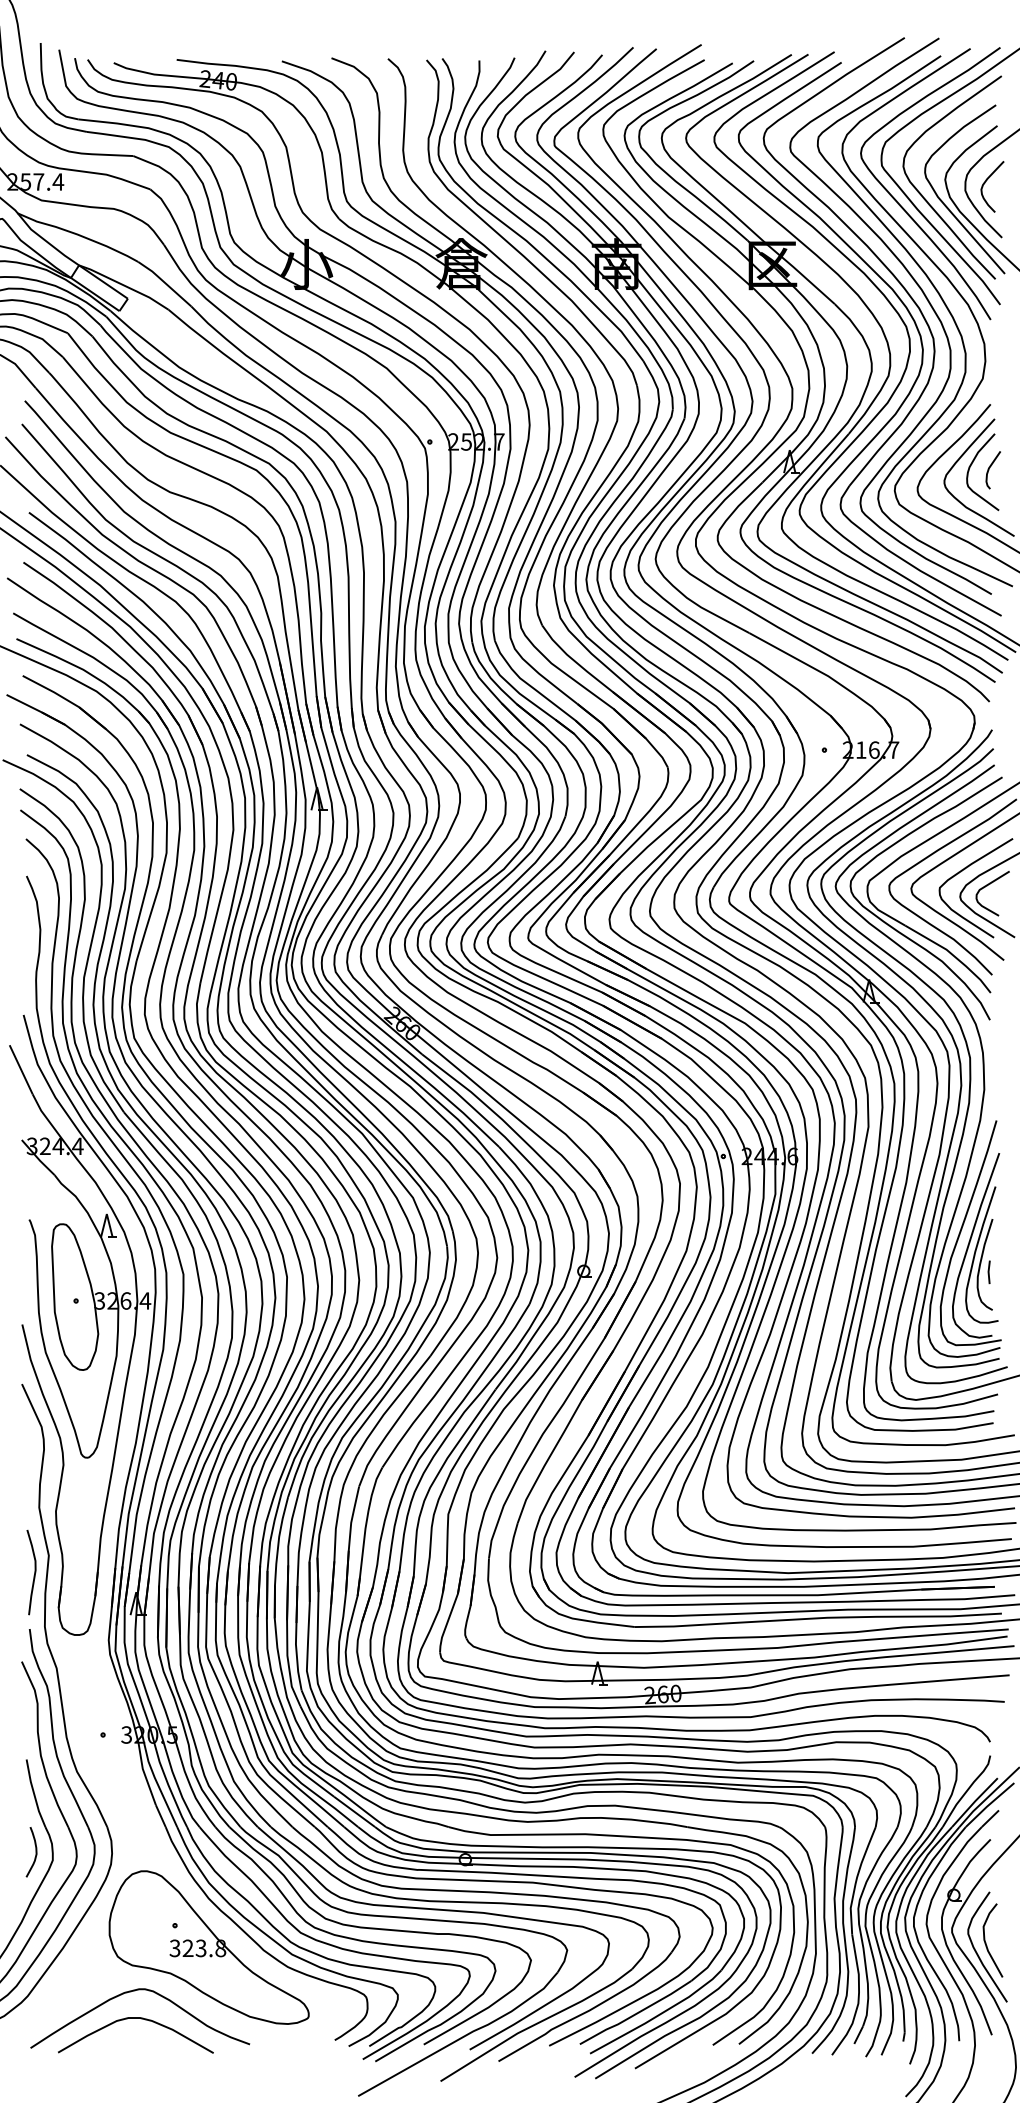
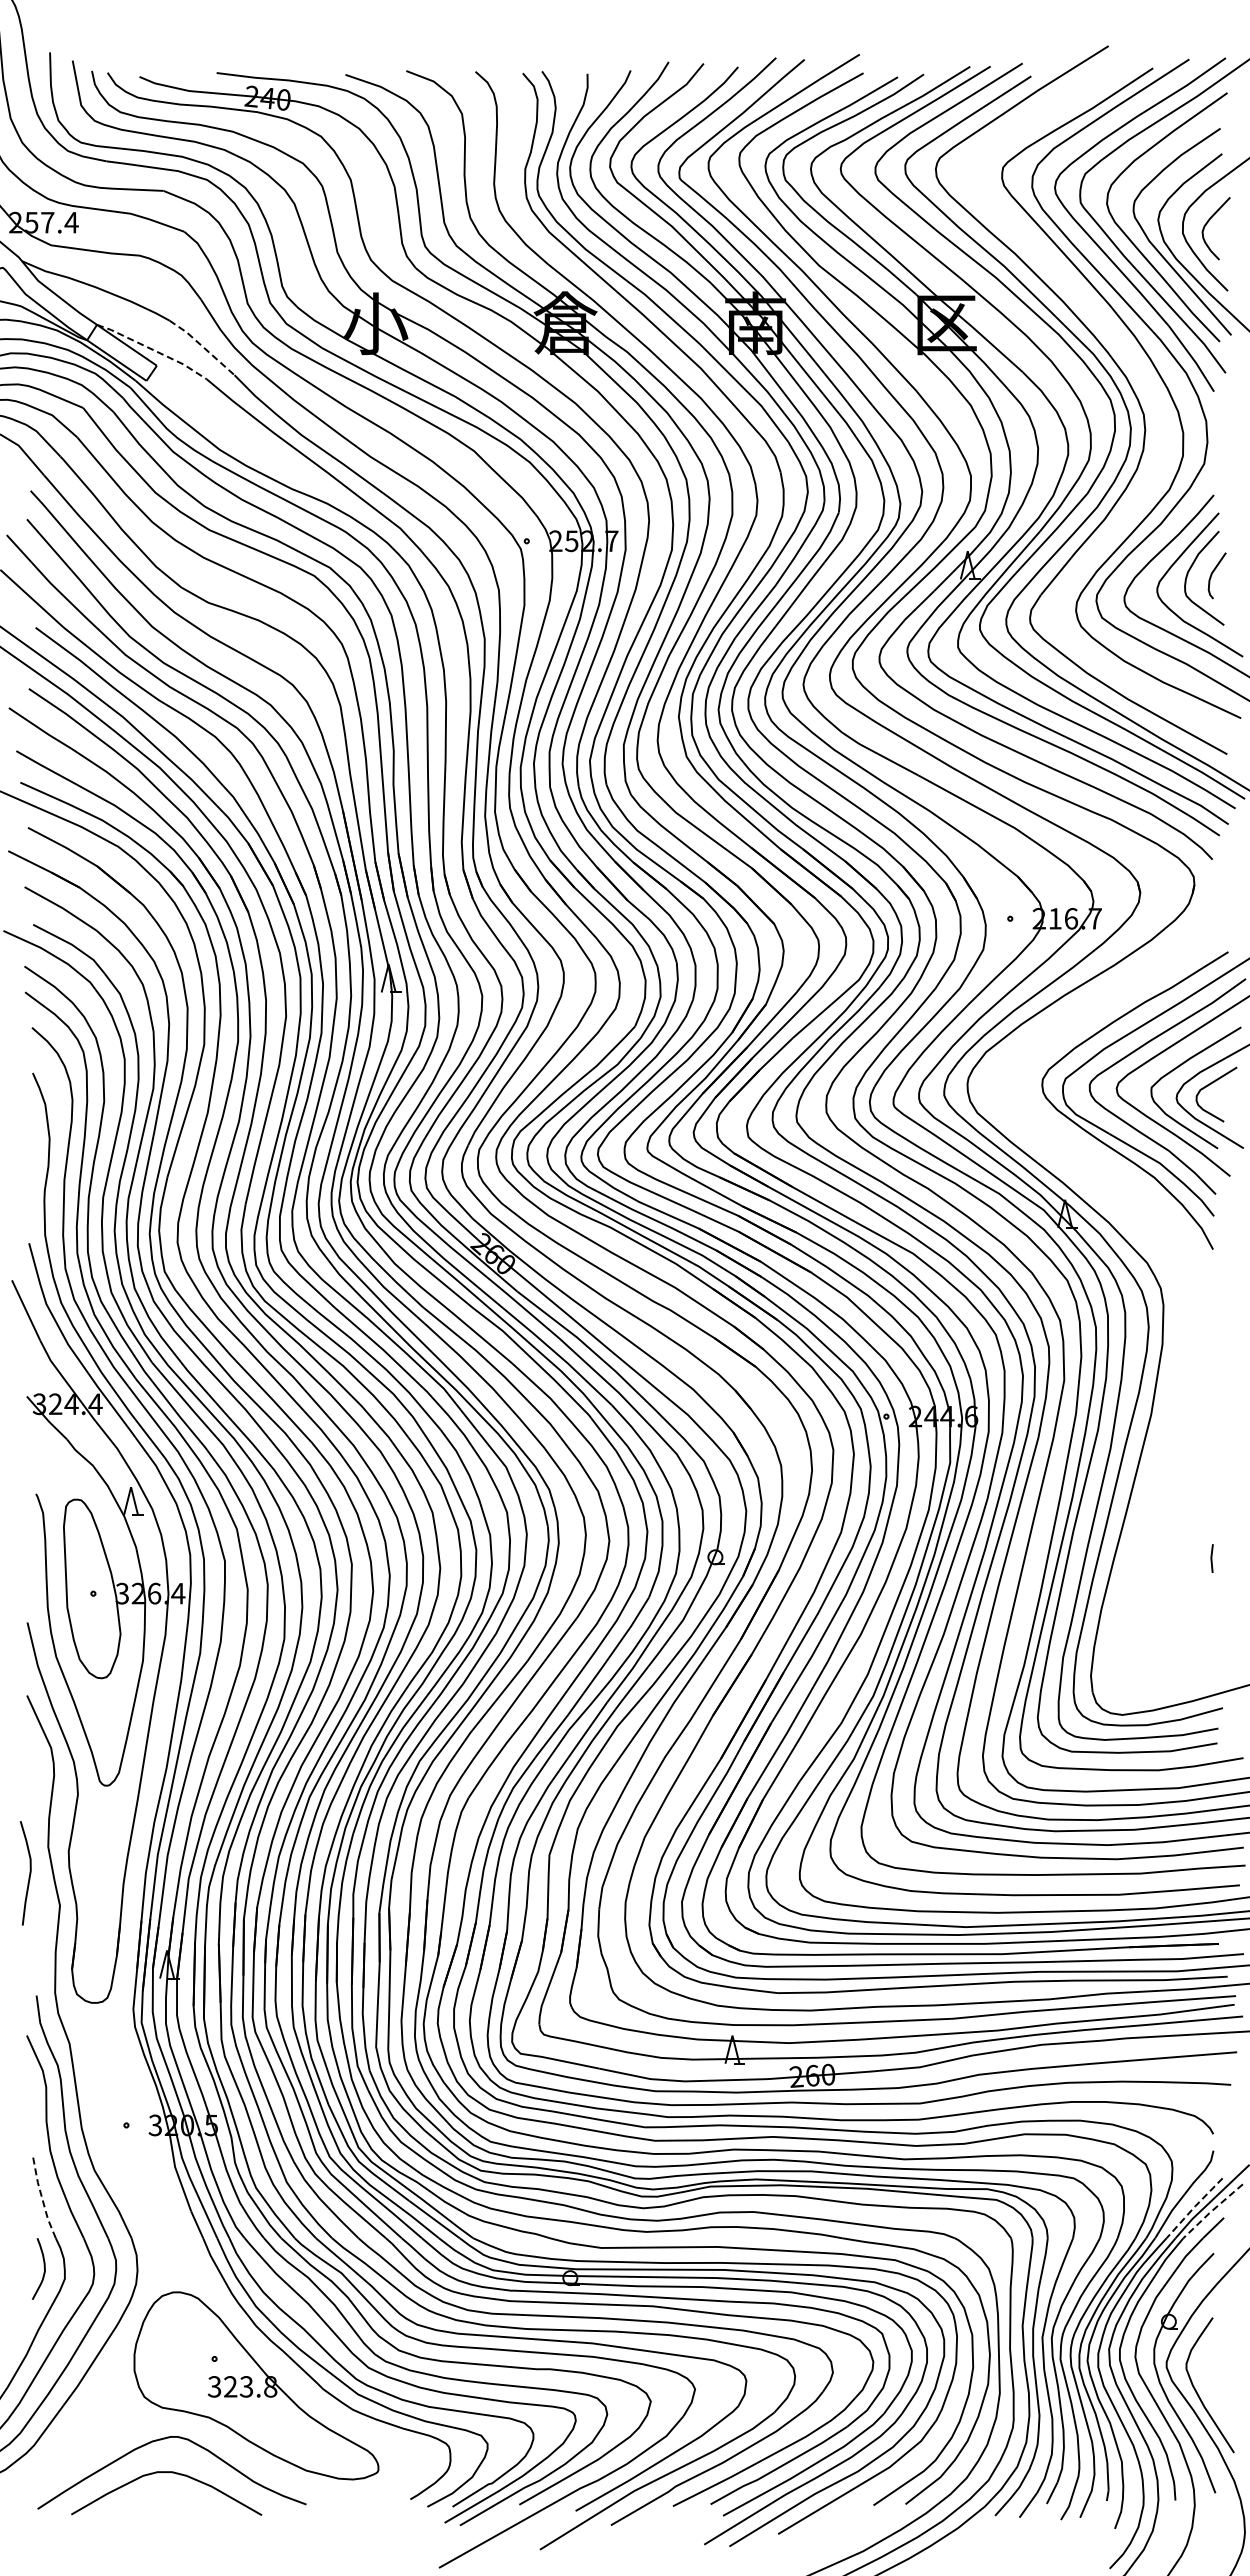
line: (165, 283) -> (202, 346), solid -> dashed
line: (124, 285) -> (152, 349), solid -> dashed
curve: (923, 294) -> (1131, 360), removed
part: (948, 1032) -> (1162, 1264), removed
curve: (34, 1572) -> (29, 1873), moved
line: (33, 1793) -> (41, 2197), solid -> dashed
line: (974, 1801) -> (1194, 2207), solid -> dashed
line: (989, 1804) -> (1212, 2210), solid -> dashed
curve: (986, 1942) -> (1208, 2379), removed

